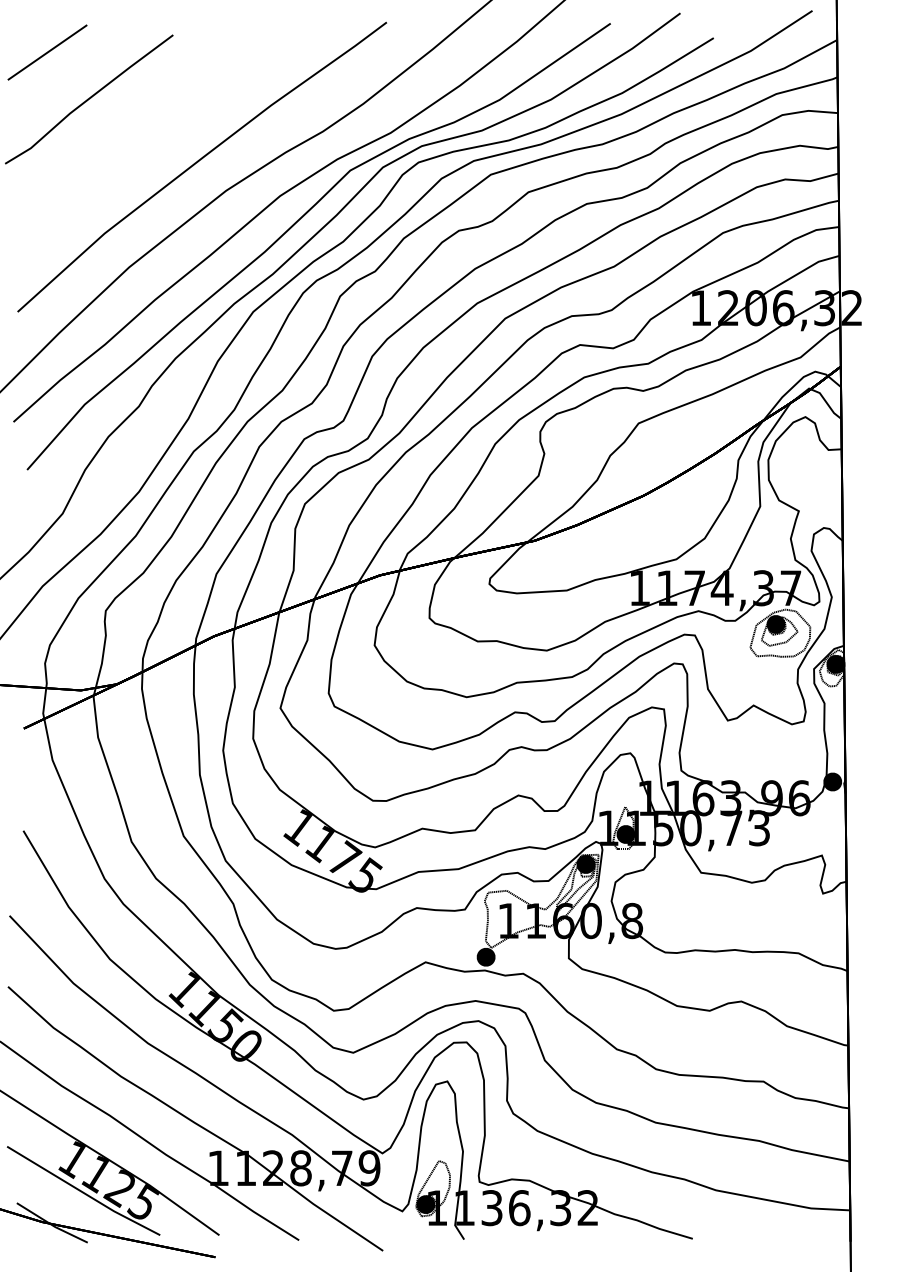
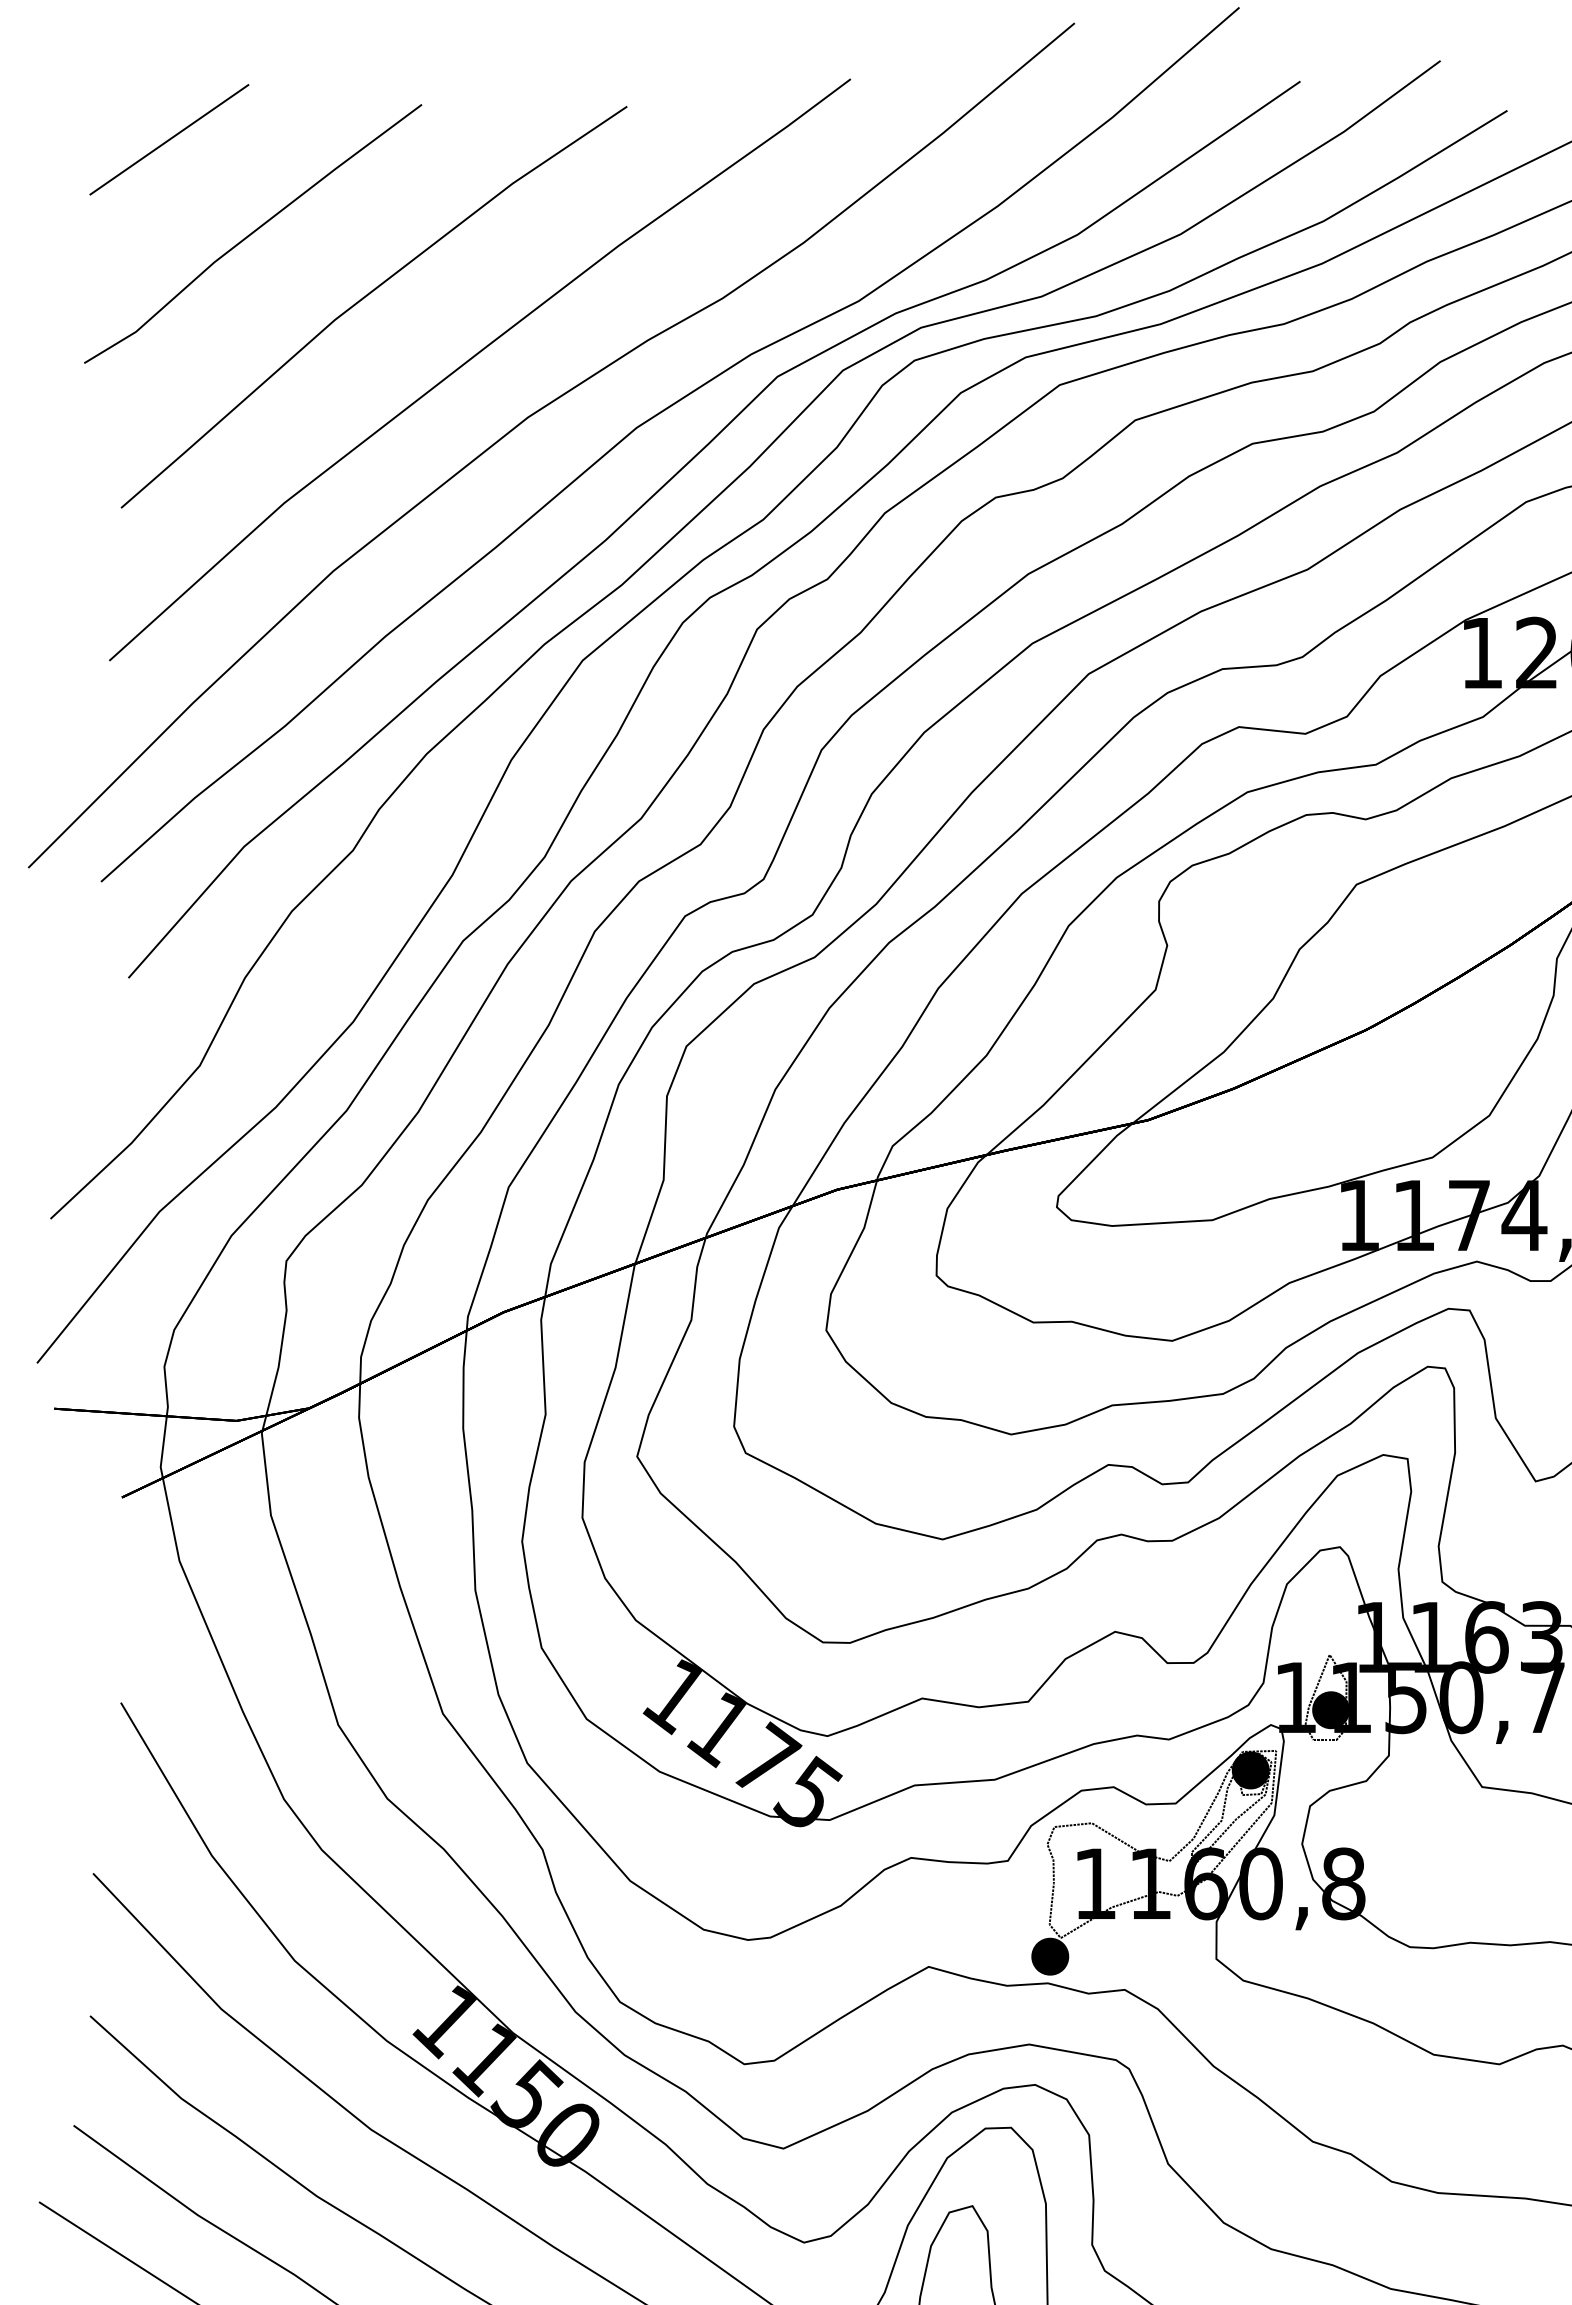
line: (147, 130) -> (370, 296), added

